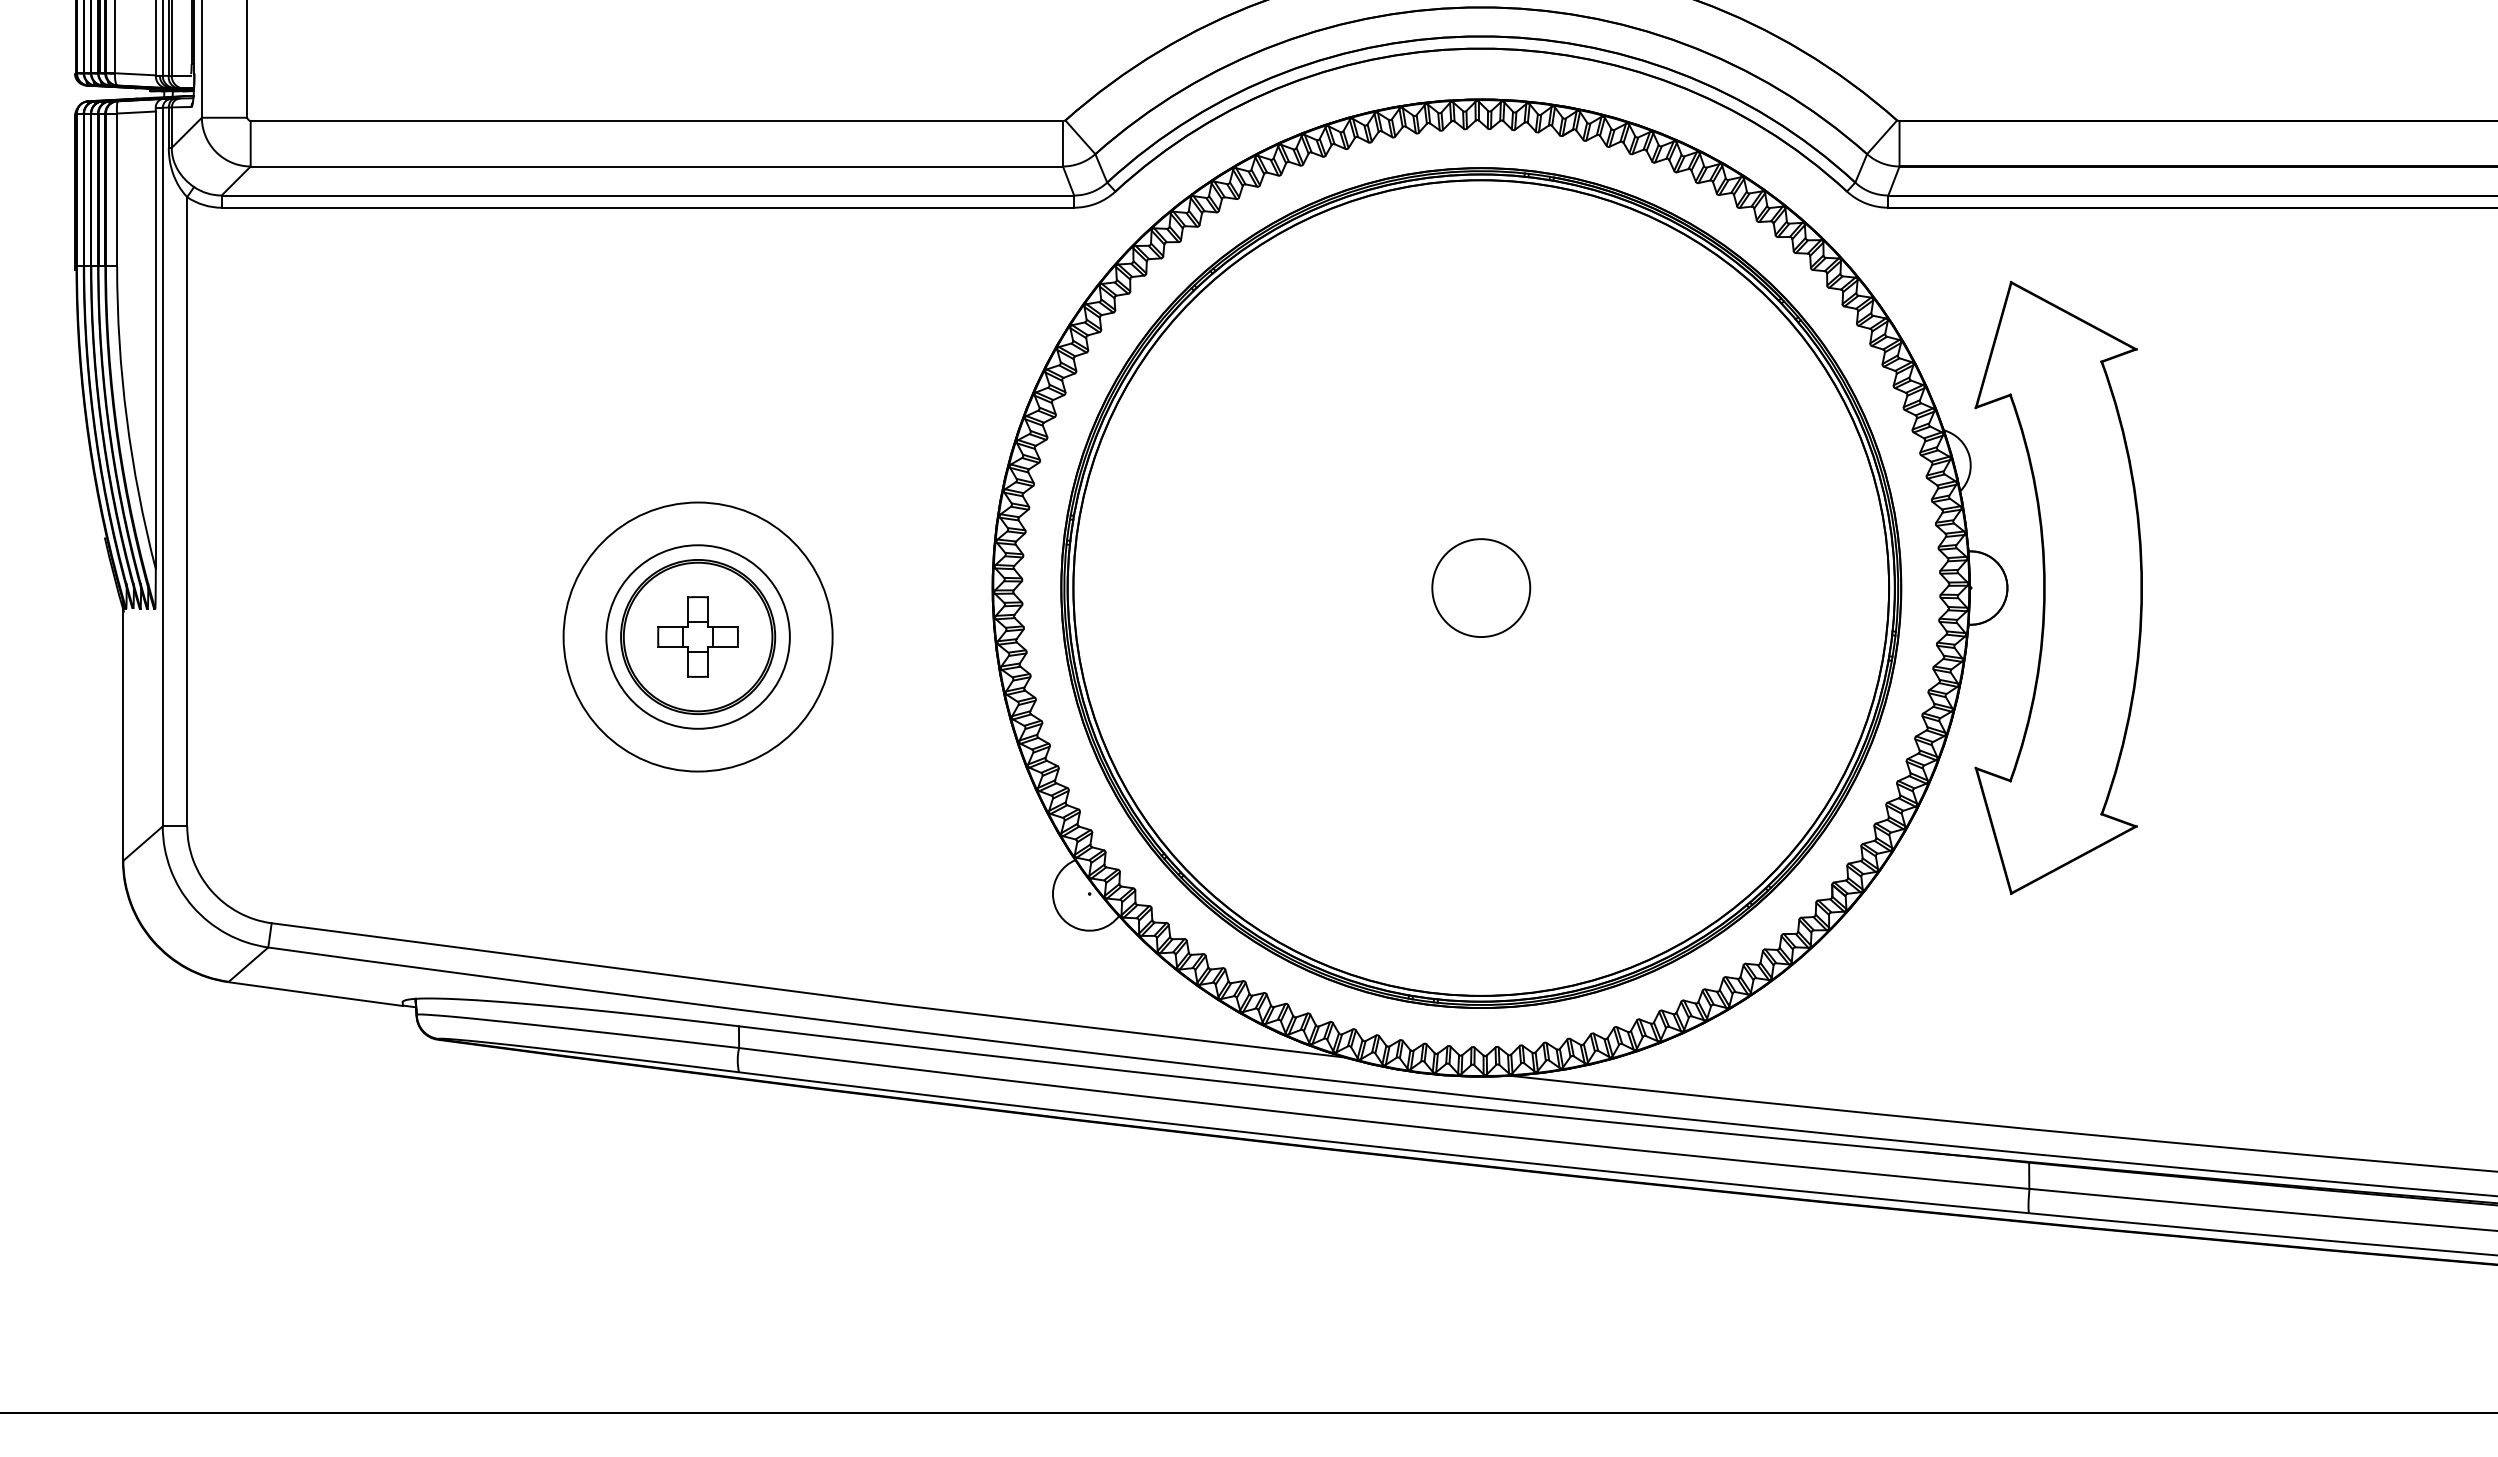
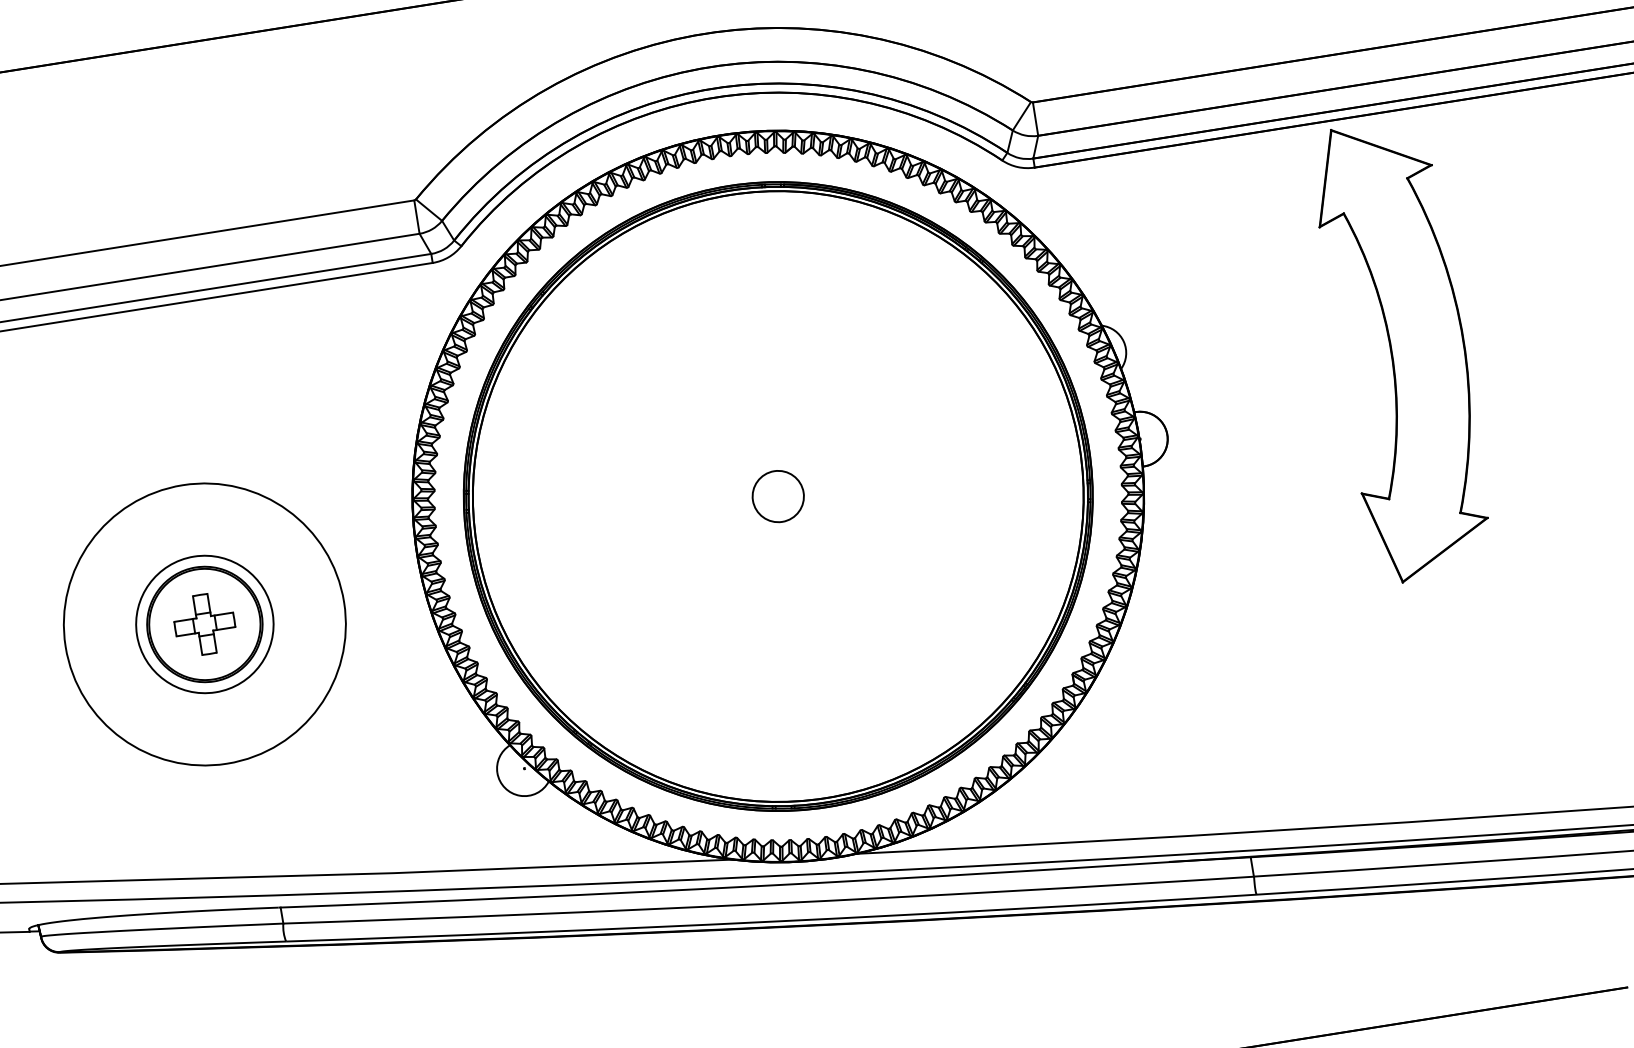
part: (2058, 587) -> (1401, 350), moved
circle: (1481, 588) -> (778, 496), size x0.7
circle: (697, 636) -> (204, 624), size x1.4

